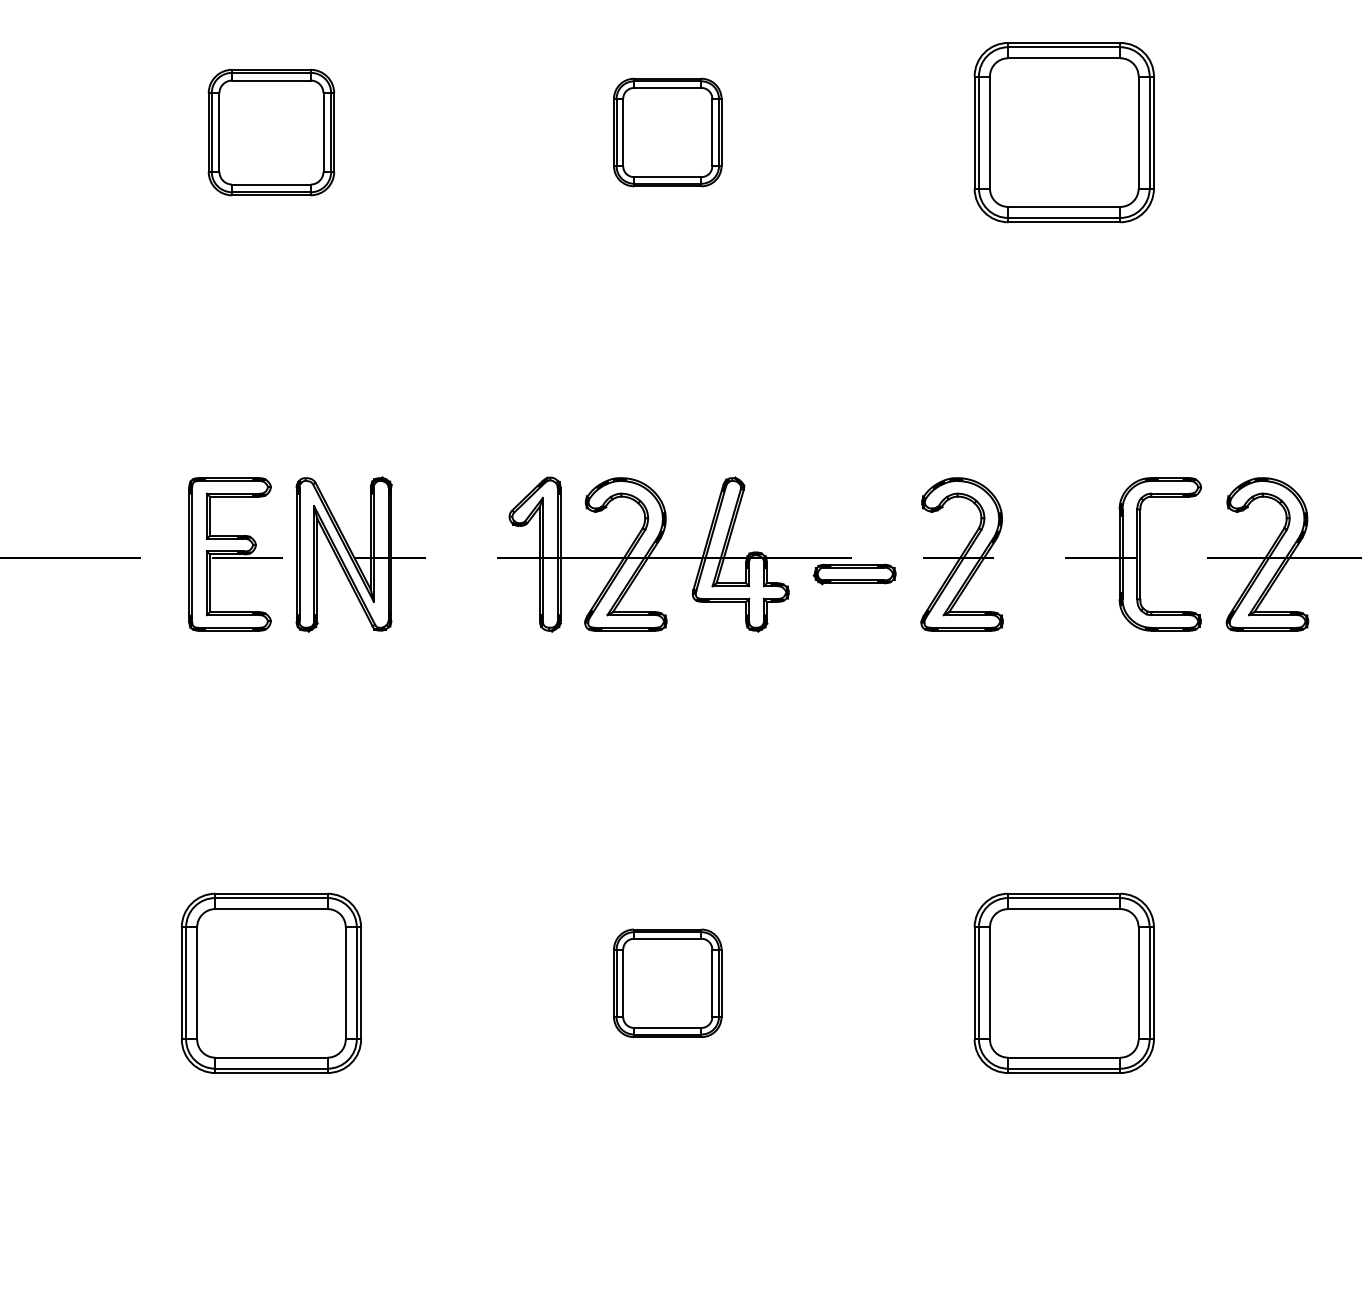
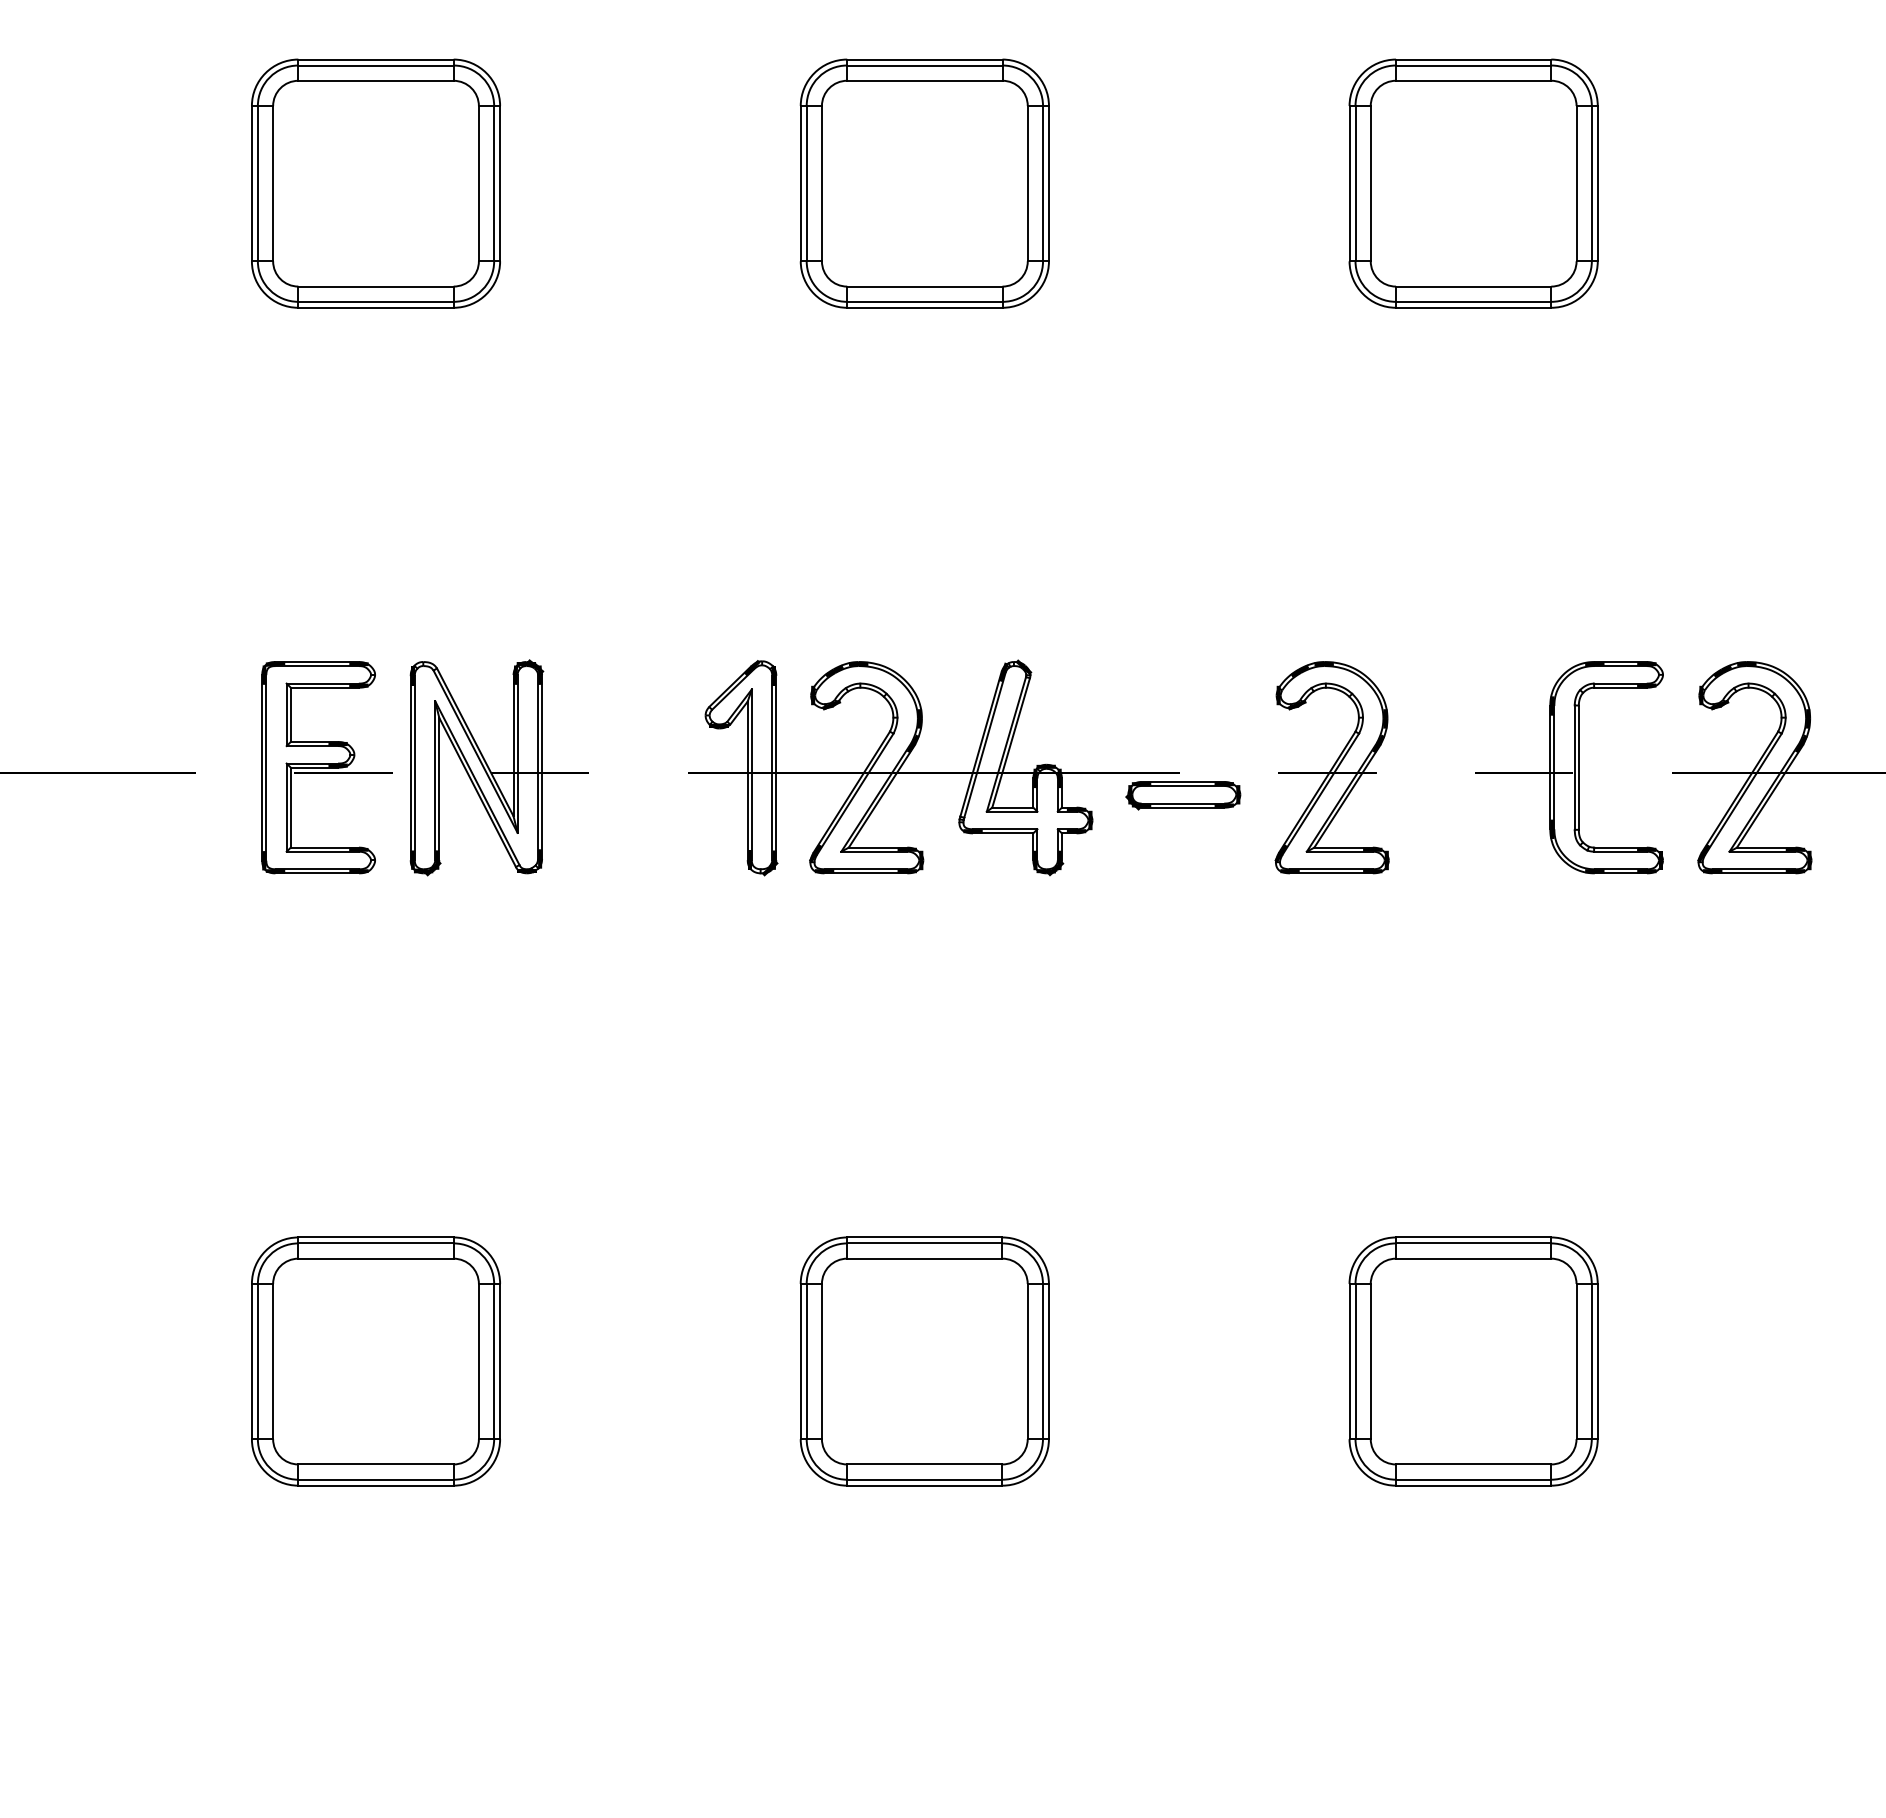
part: (271, 132) -> (375, 183), size x1.43
part: (667, 132) -> (924, 183), size x1.67
part: (667, 983) -> (924, 1361), size x1.67

